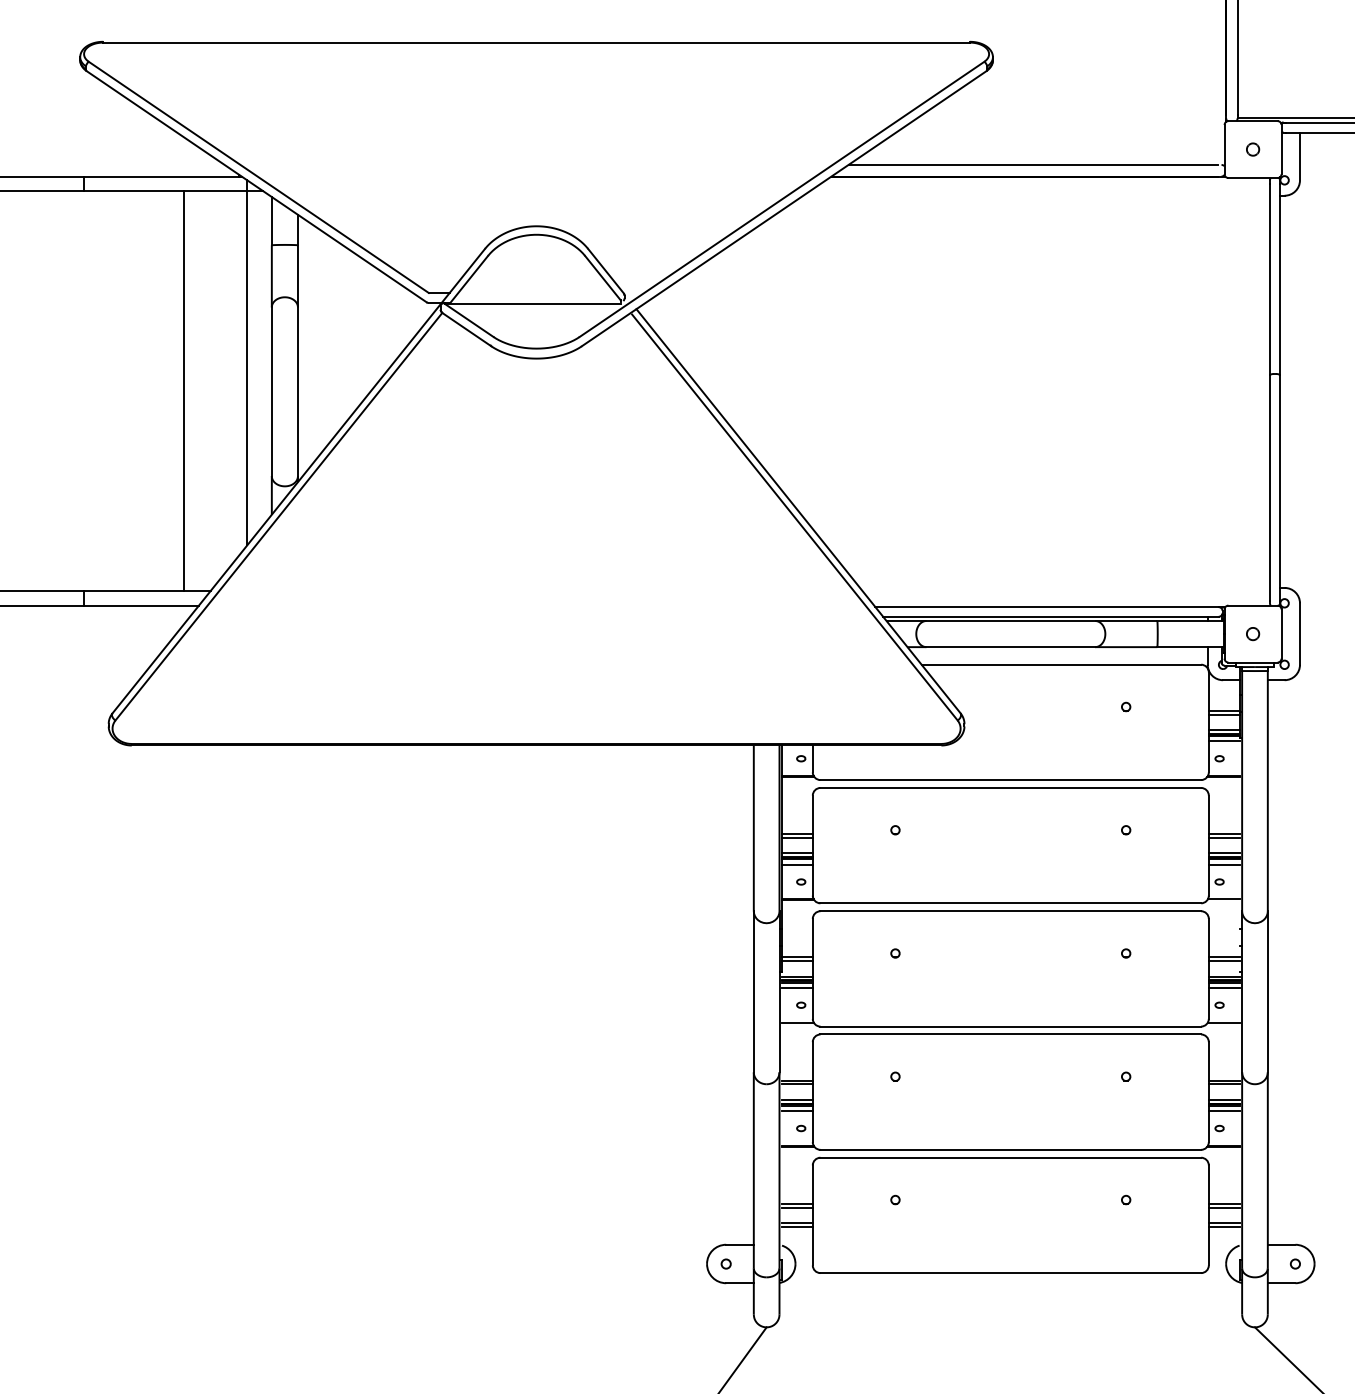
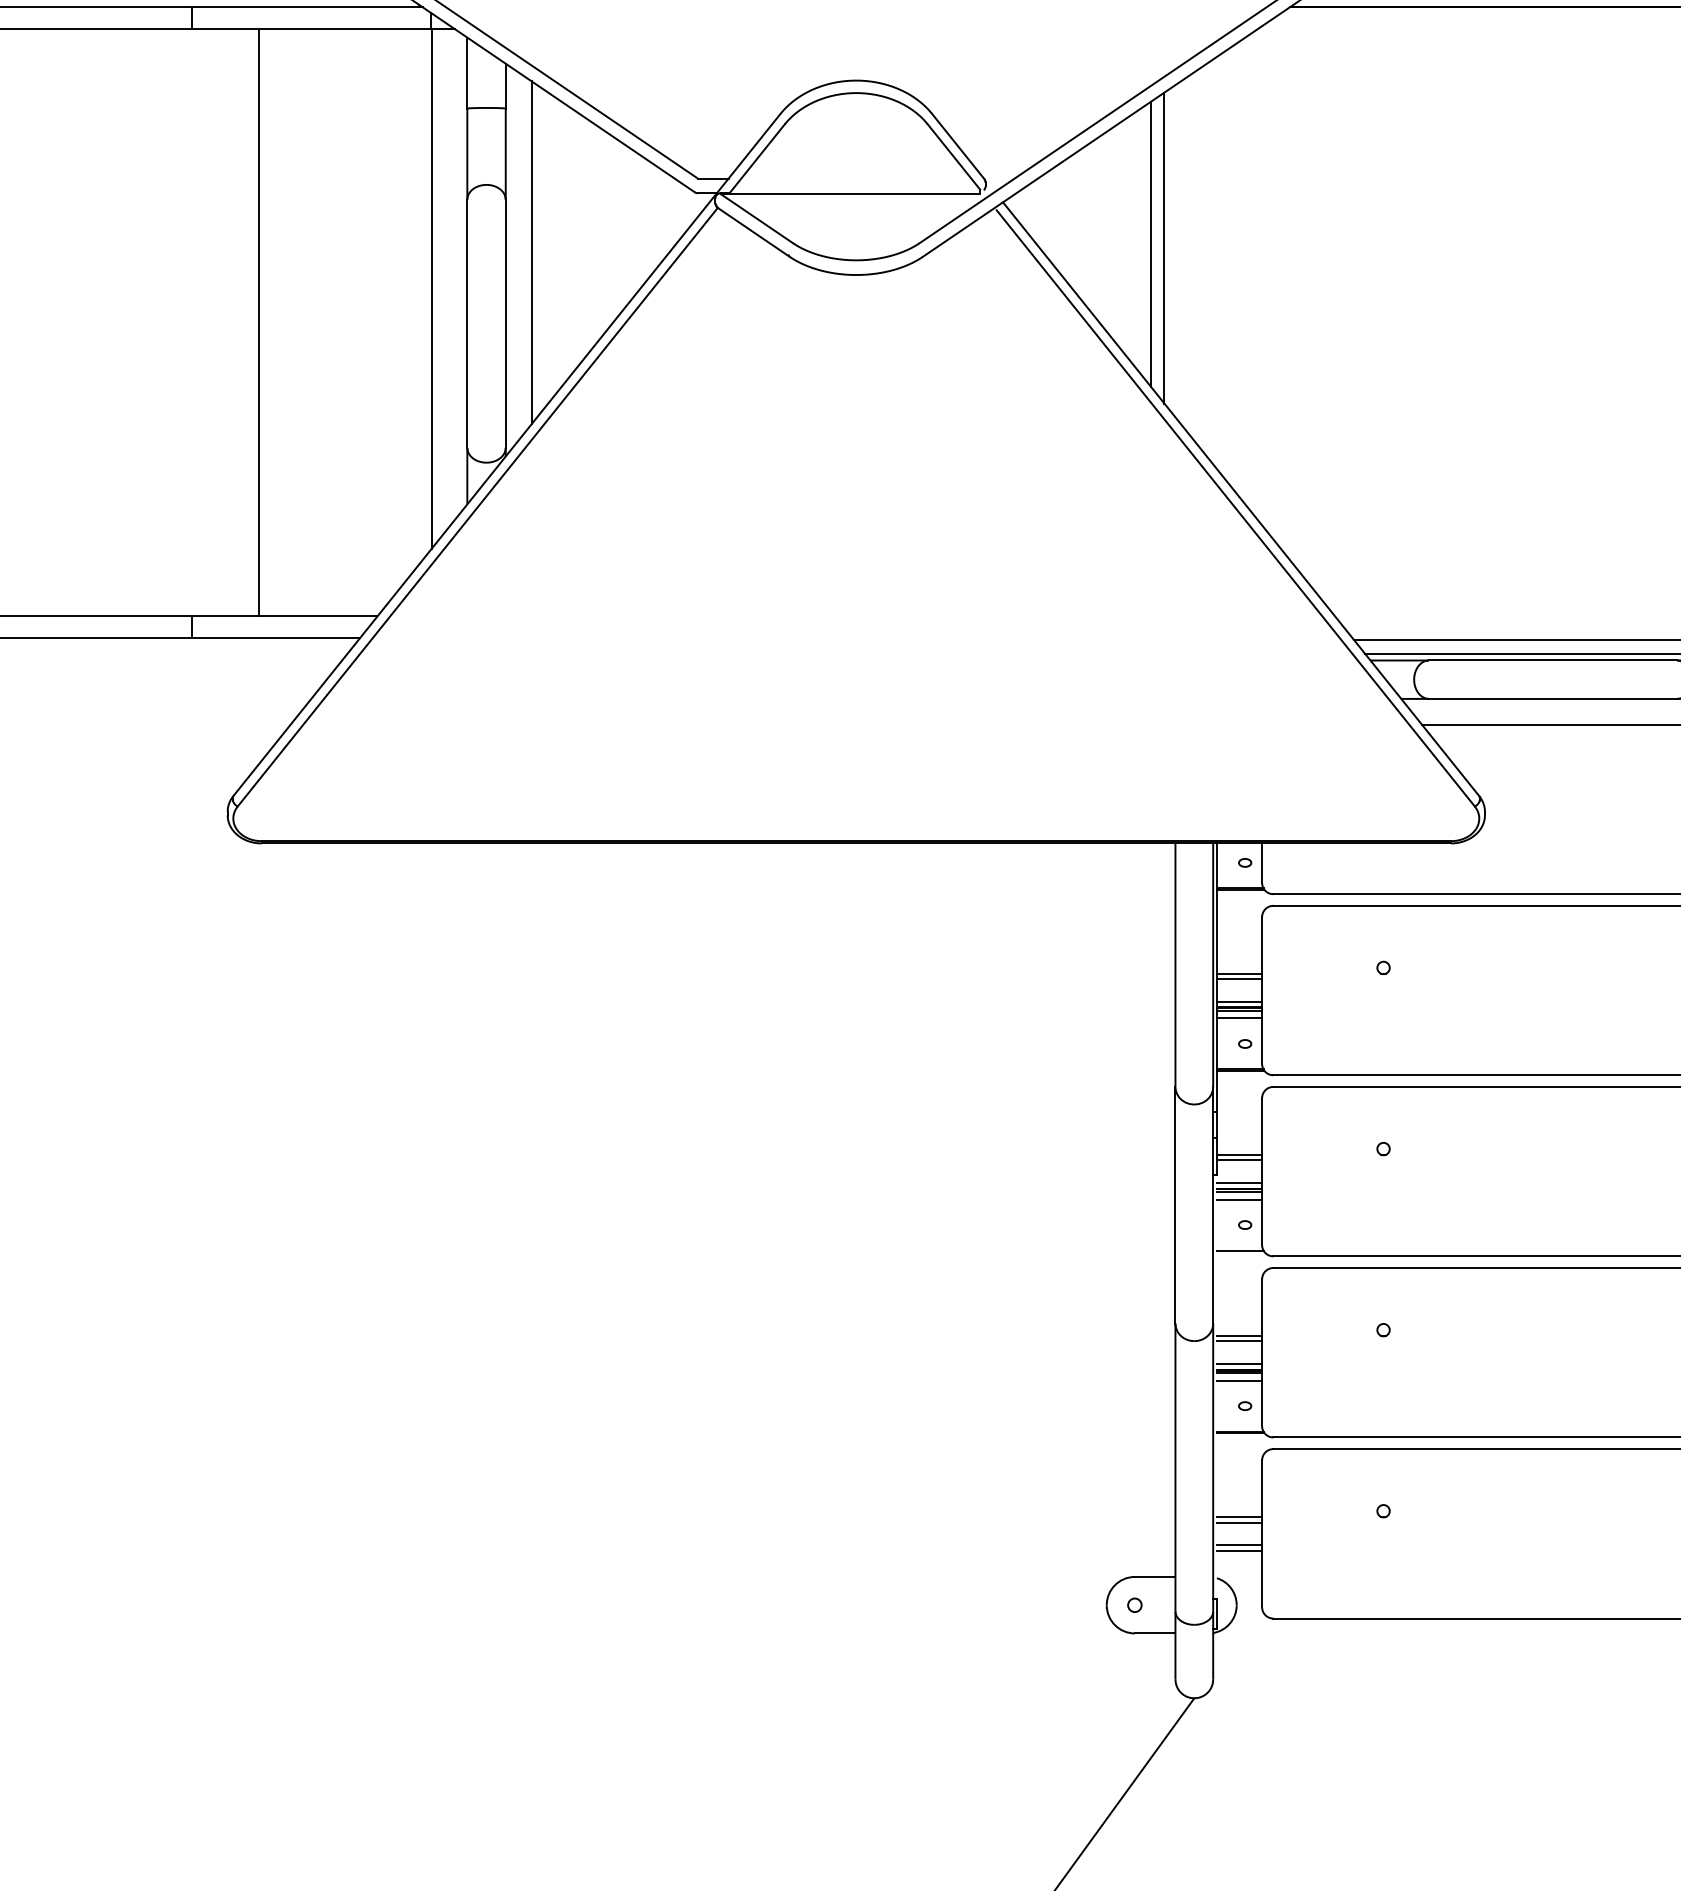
line: (737, 337) -> (1151, 243), added
line: (746, 340) -> (1164, 248), added
line: (315, 343) -> (531, 252), added
line: (184, 391) -> (259, 323), moved

